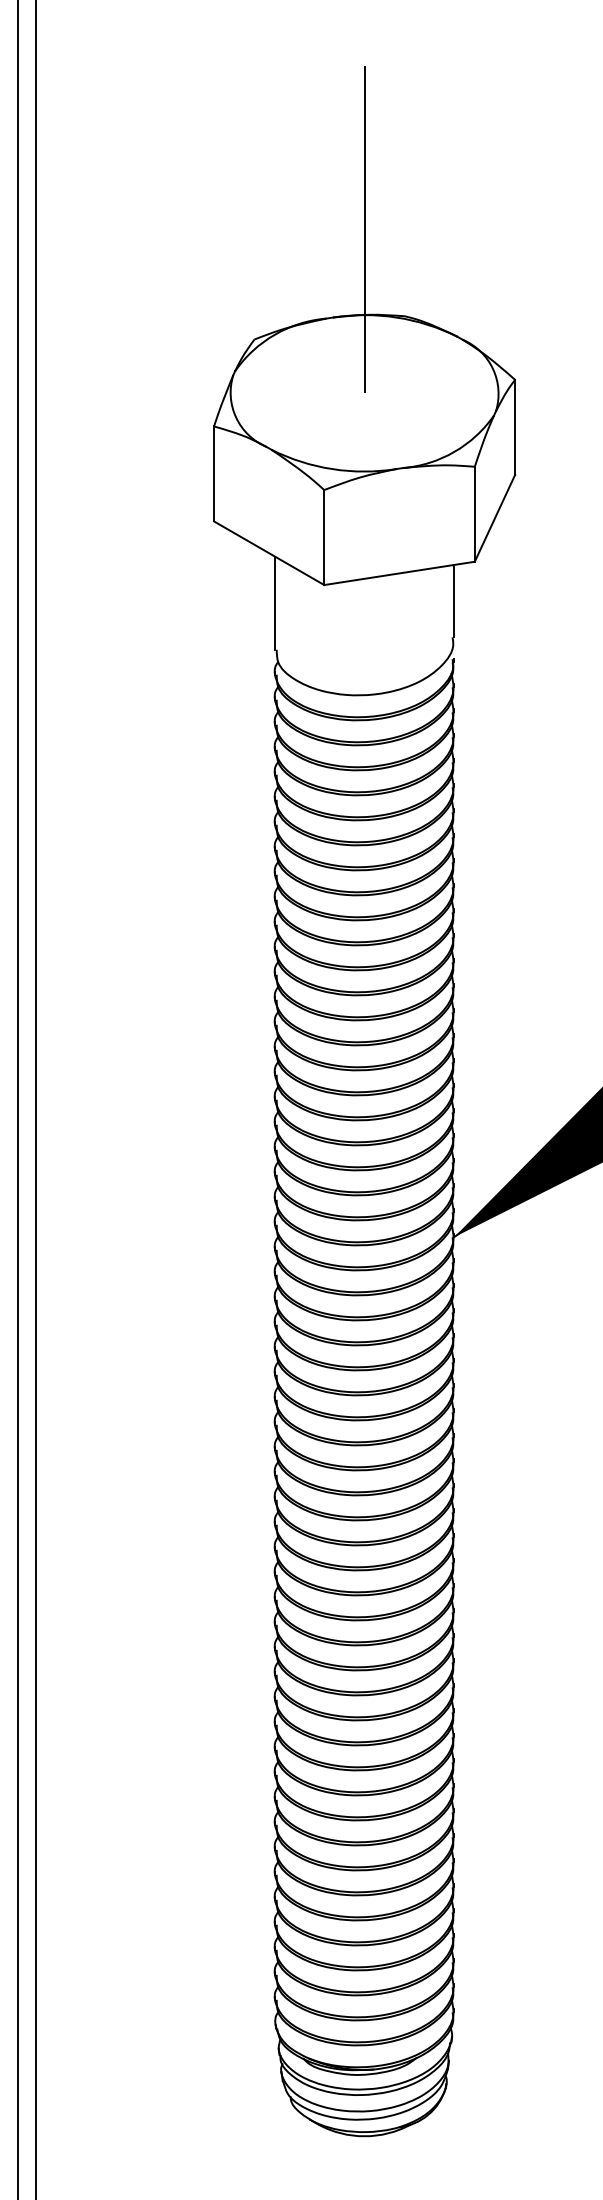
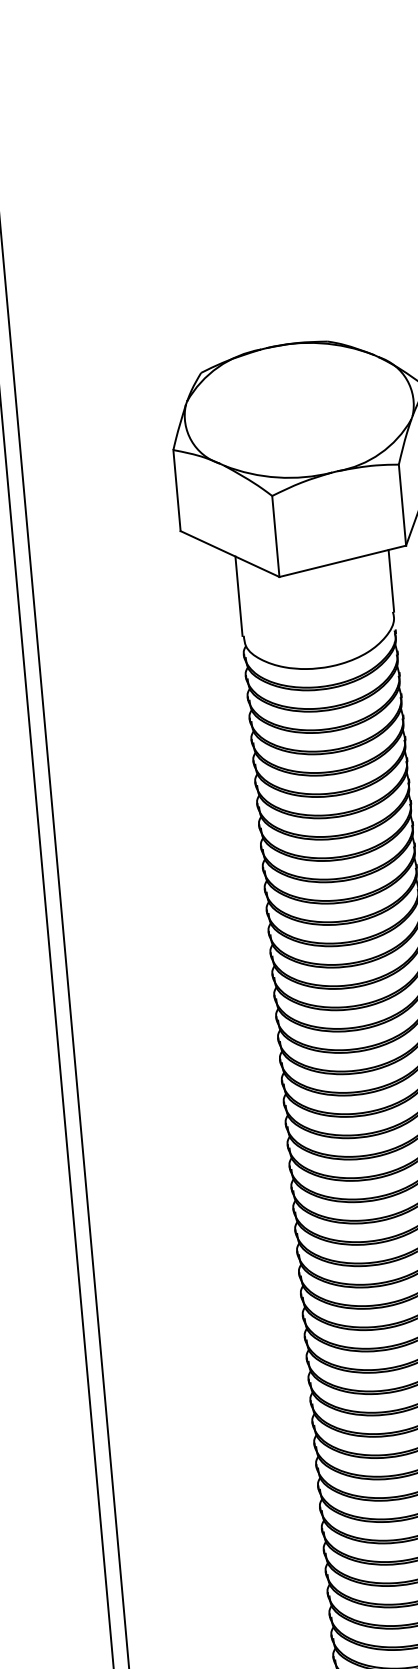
line: (364, 229) -> (286, 270), removed

